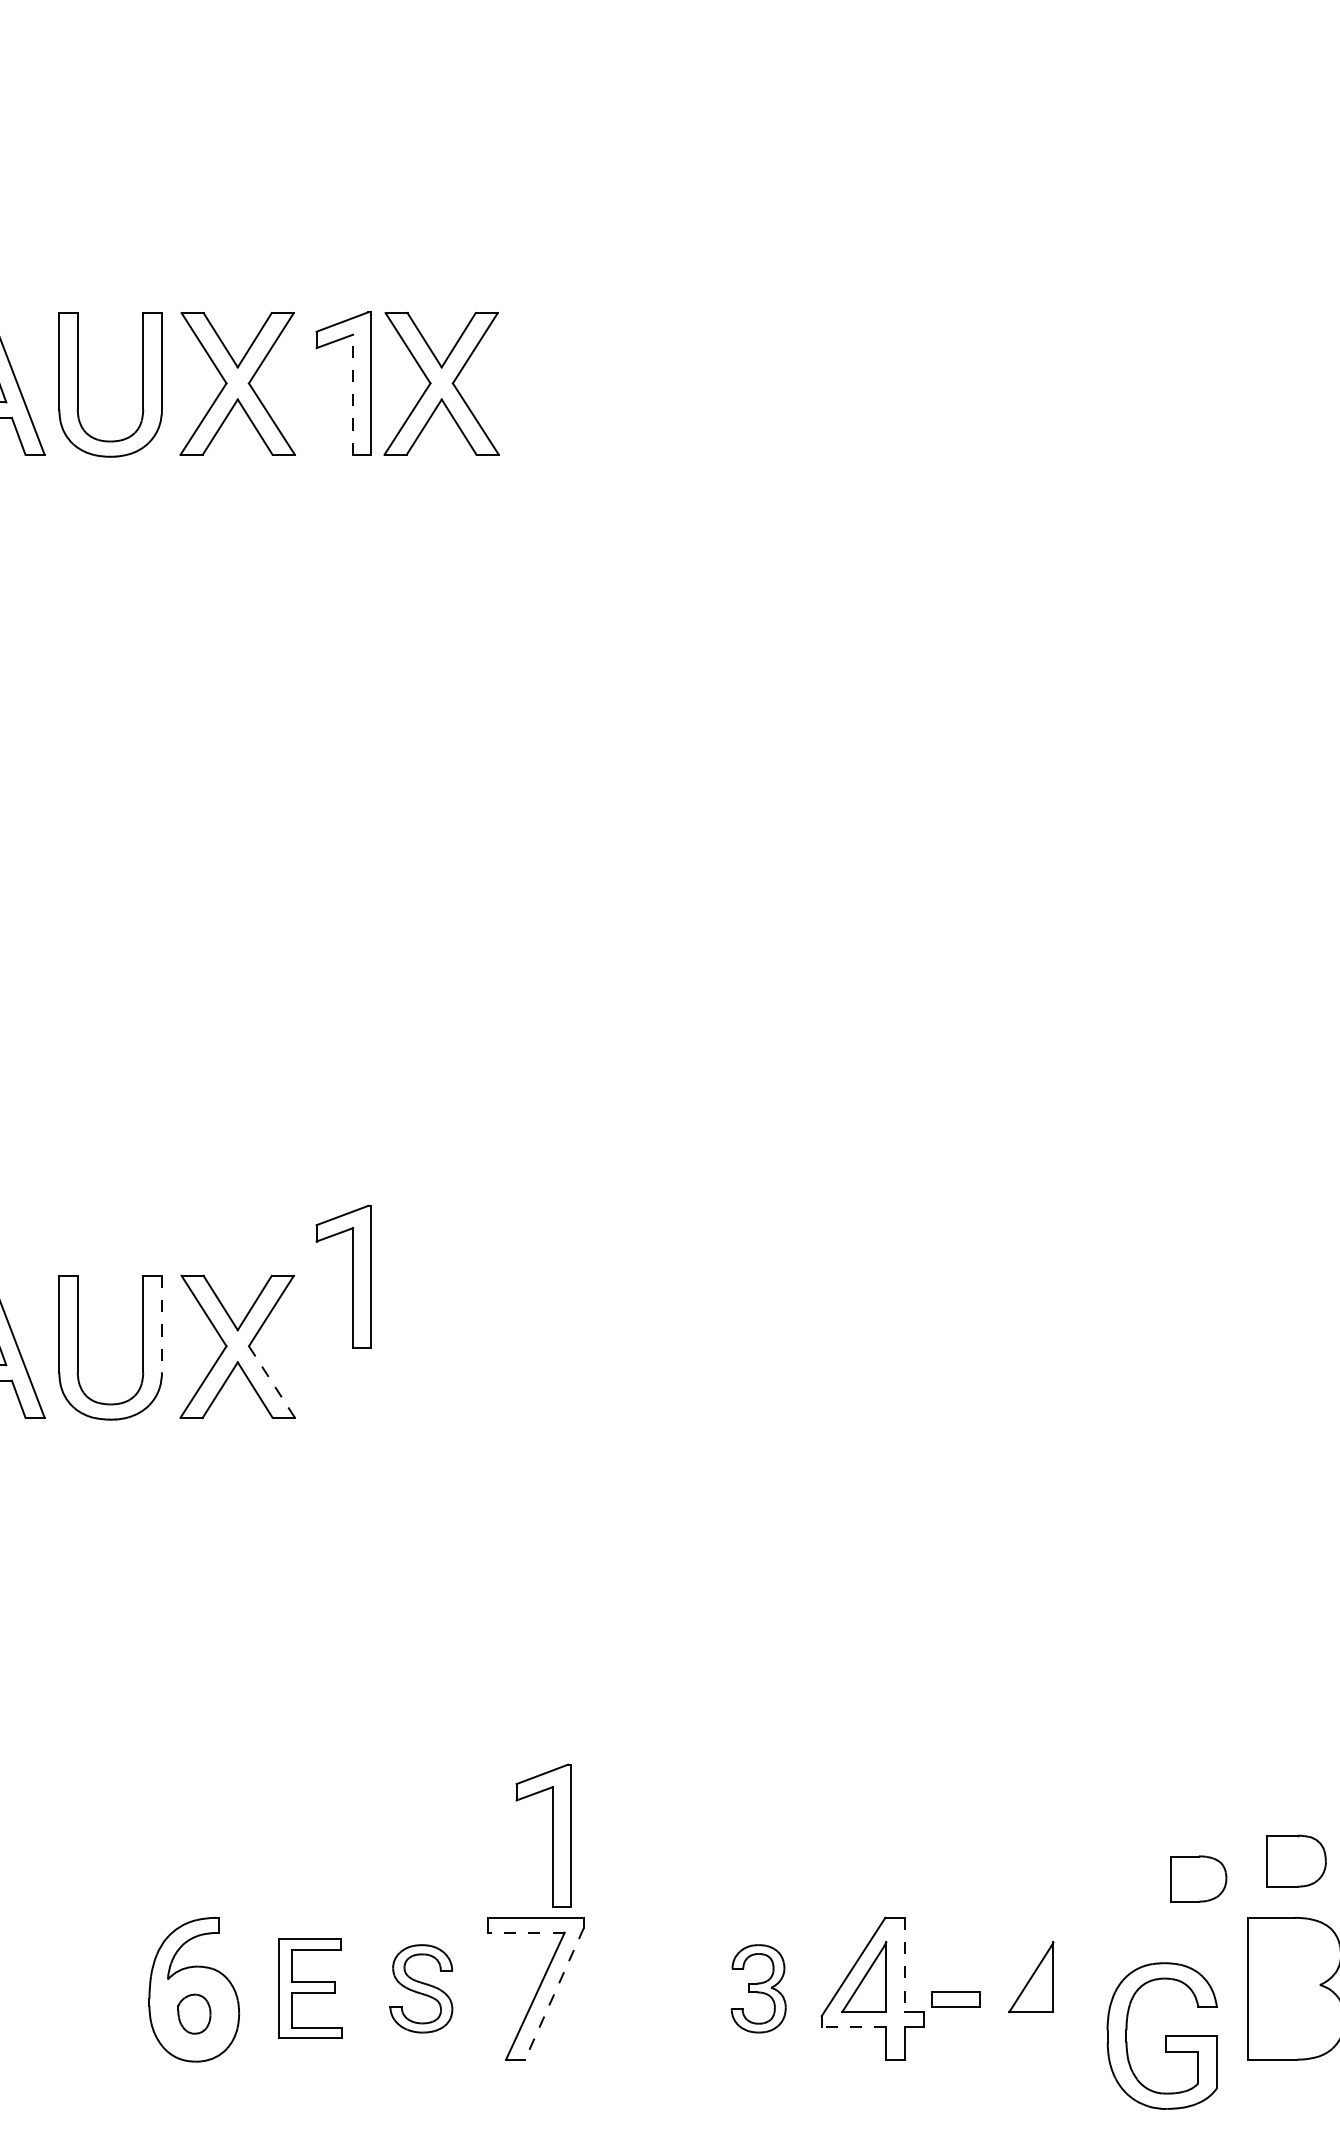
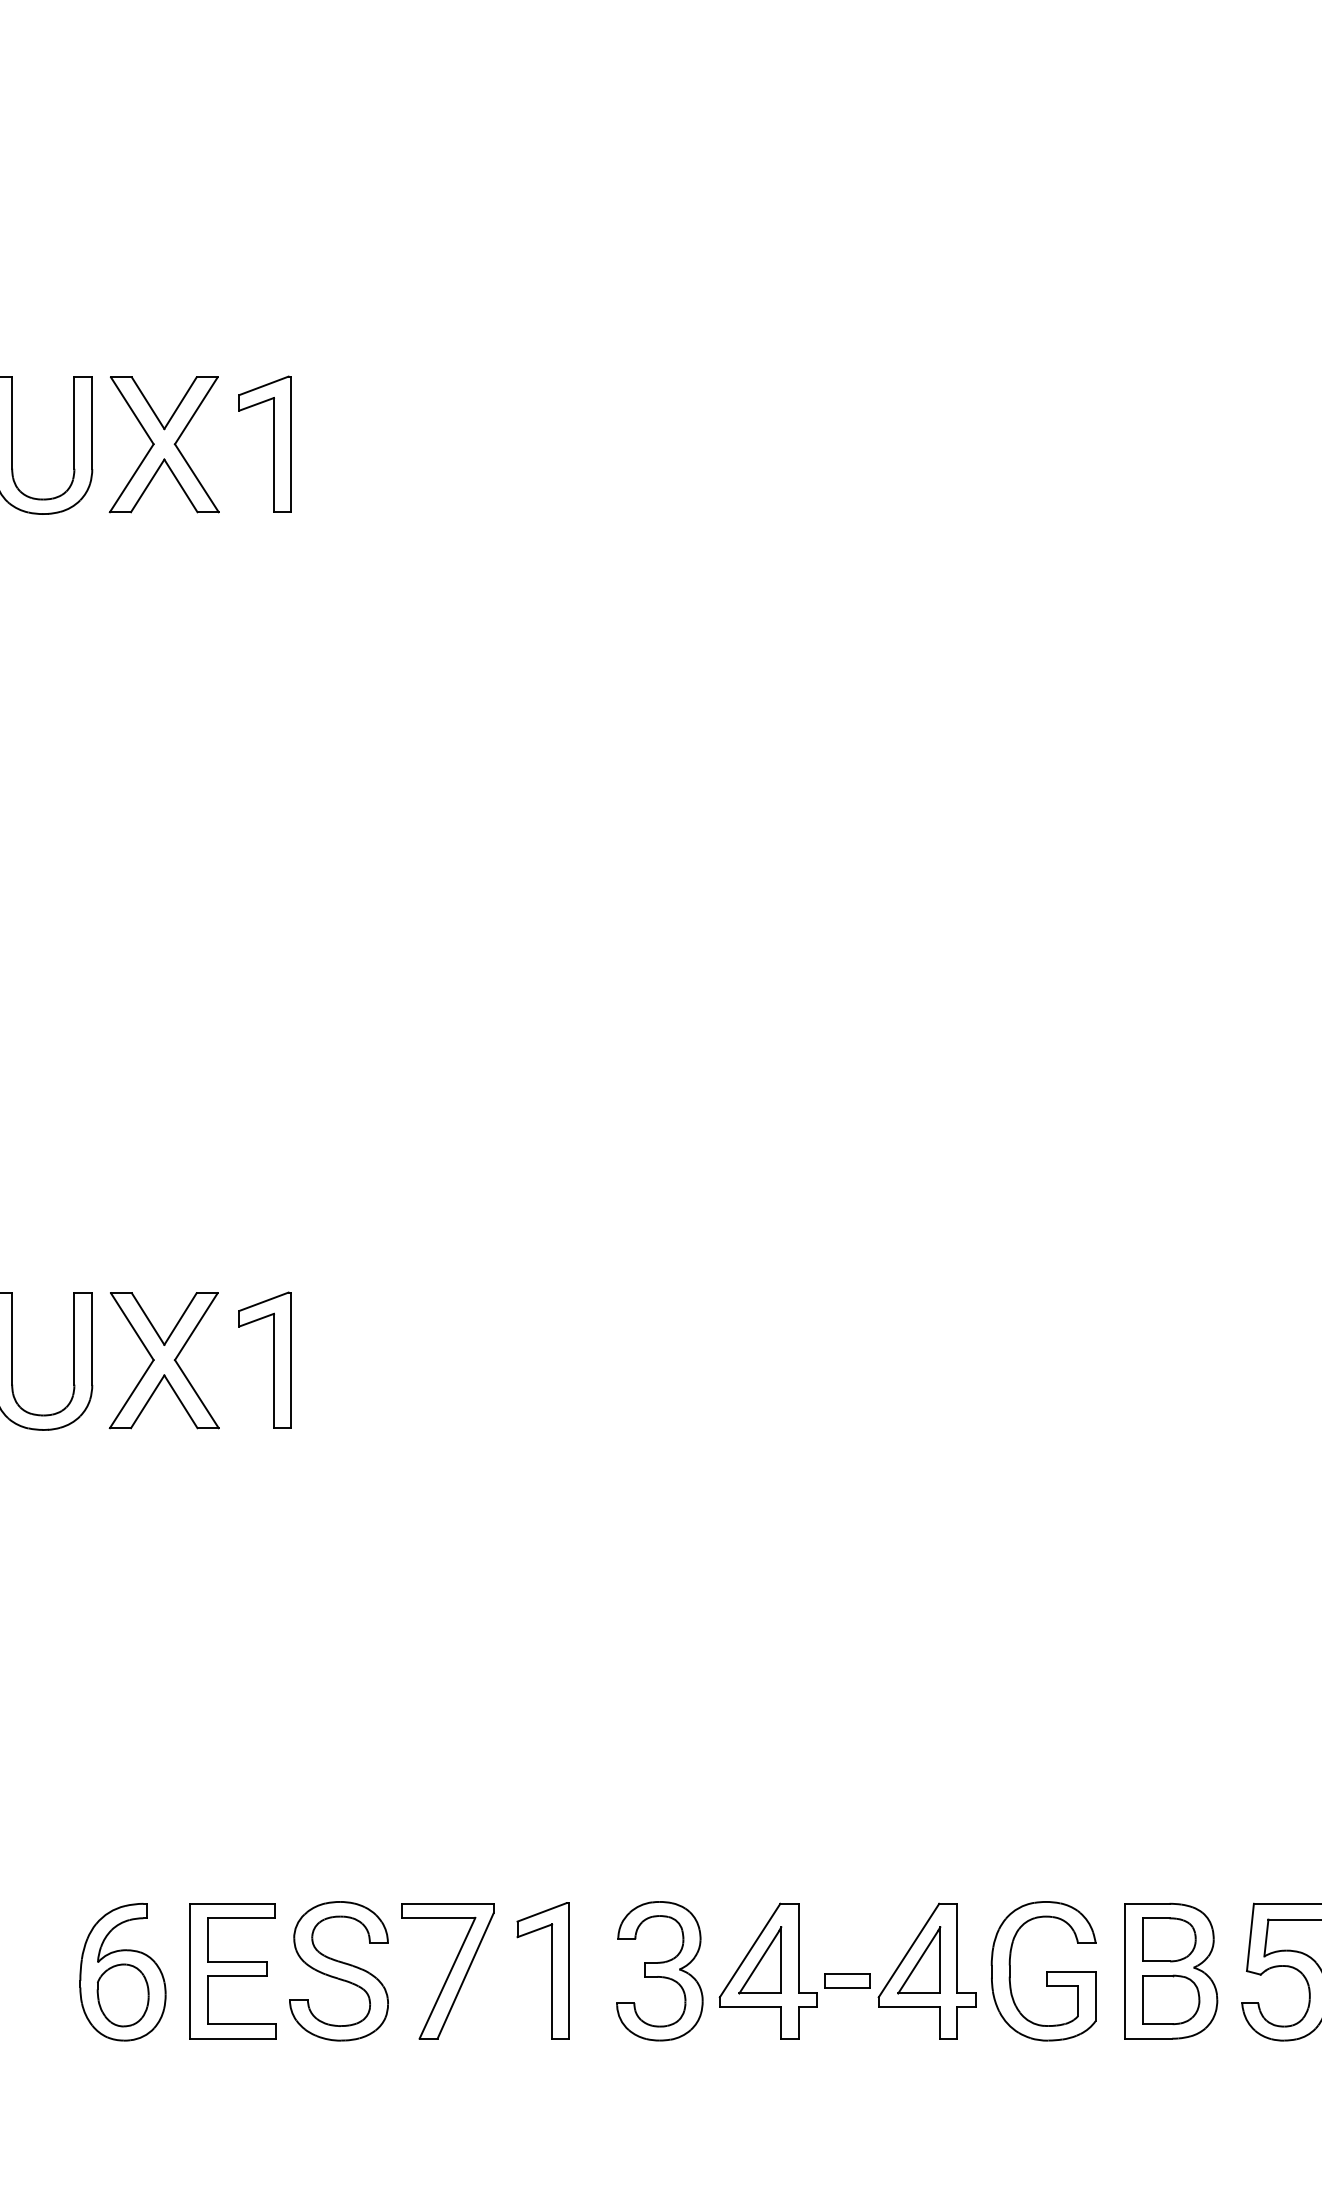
part: (440, 383) -> (357, 444), removed
line: (353, 394) -> (274, 454), dashed -> solid
part: (352, 1276) -> (273, 1359), moved
line: (162, 1324) -> (92, 1339), dashed -> solid
line: (272, 1382) -> (197, 1394), dashed -> solid
part: (552, 1835) -> (551, 1970), moved
part: (1296, 1860) -> (1171, 1999), moved
part: (1198, 1878) -> (1169, 1939), moved
line: (525, 1932) -> (438, 1917), dashed -> solid
line: (904, 1964) -> (798, 1948), dashed -> solid
part: (1039, 1987) -> (926, 1970), added
part: (309, 1988) -> (232, 1971), size x1.43
part: (420, 1988) -> (338, 1971), size x1.67
part: (758, 1988) -> (659, 1971), size x1.67
line: (554, 1994) -> (465, 1976), dashed -> solid
part: (193, 2014) -> (122, 1995), size x1.67
line: (853, 2026) -> (750, 2007), dashed -> solid
part: (1162, 2036) -> (1043, 1971), moved

